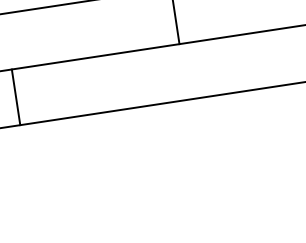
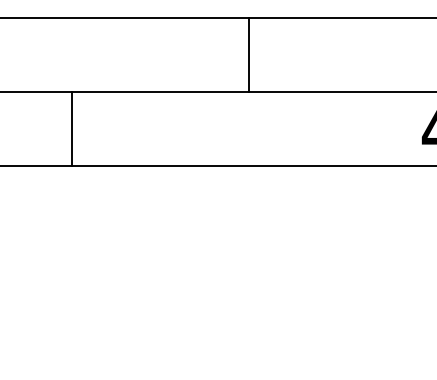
line: (16, 97) -> (72, 128), moved

